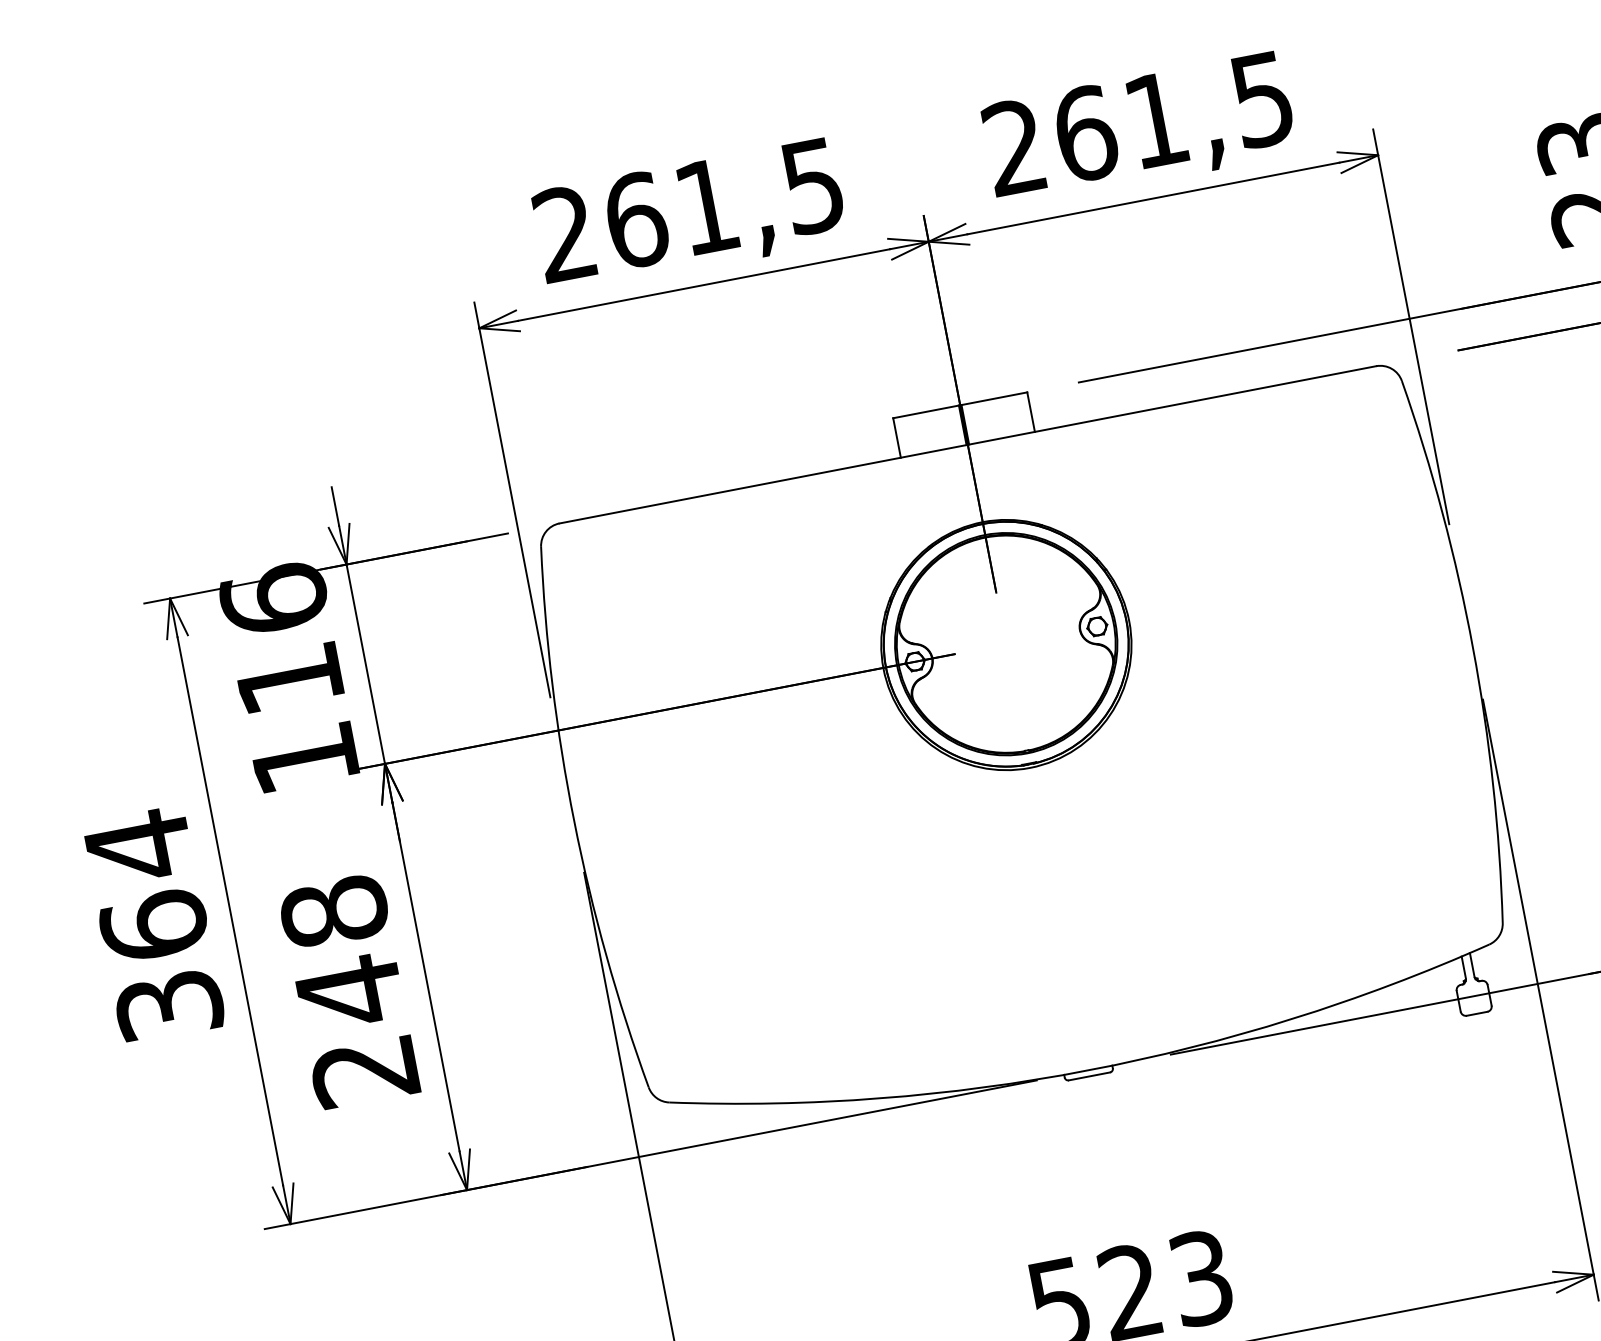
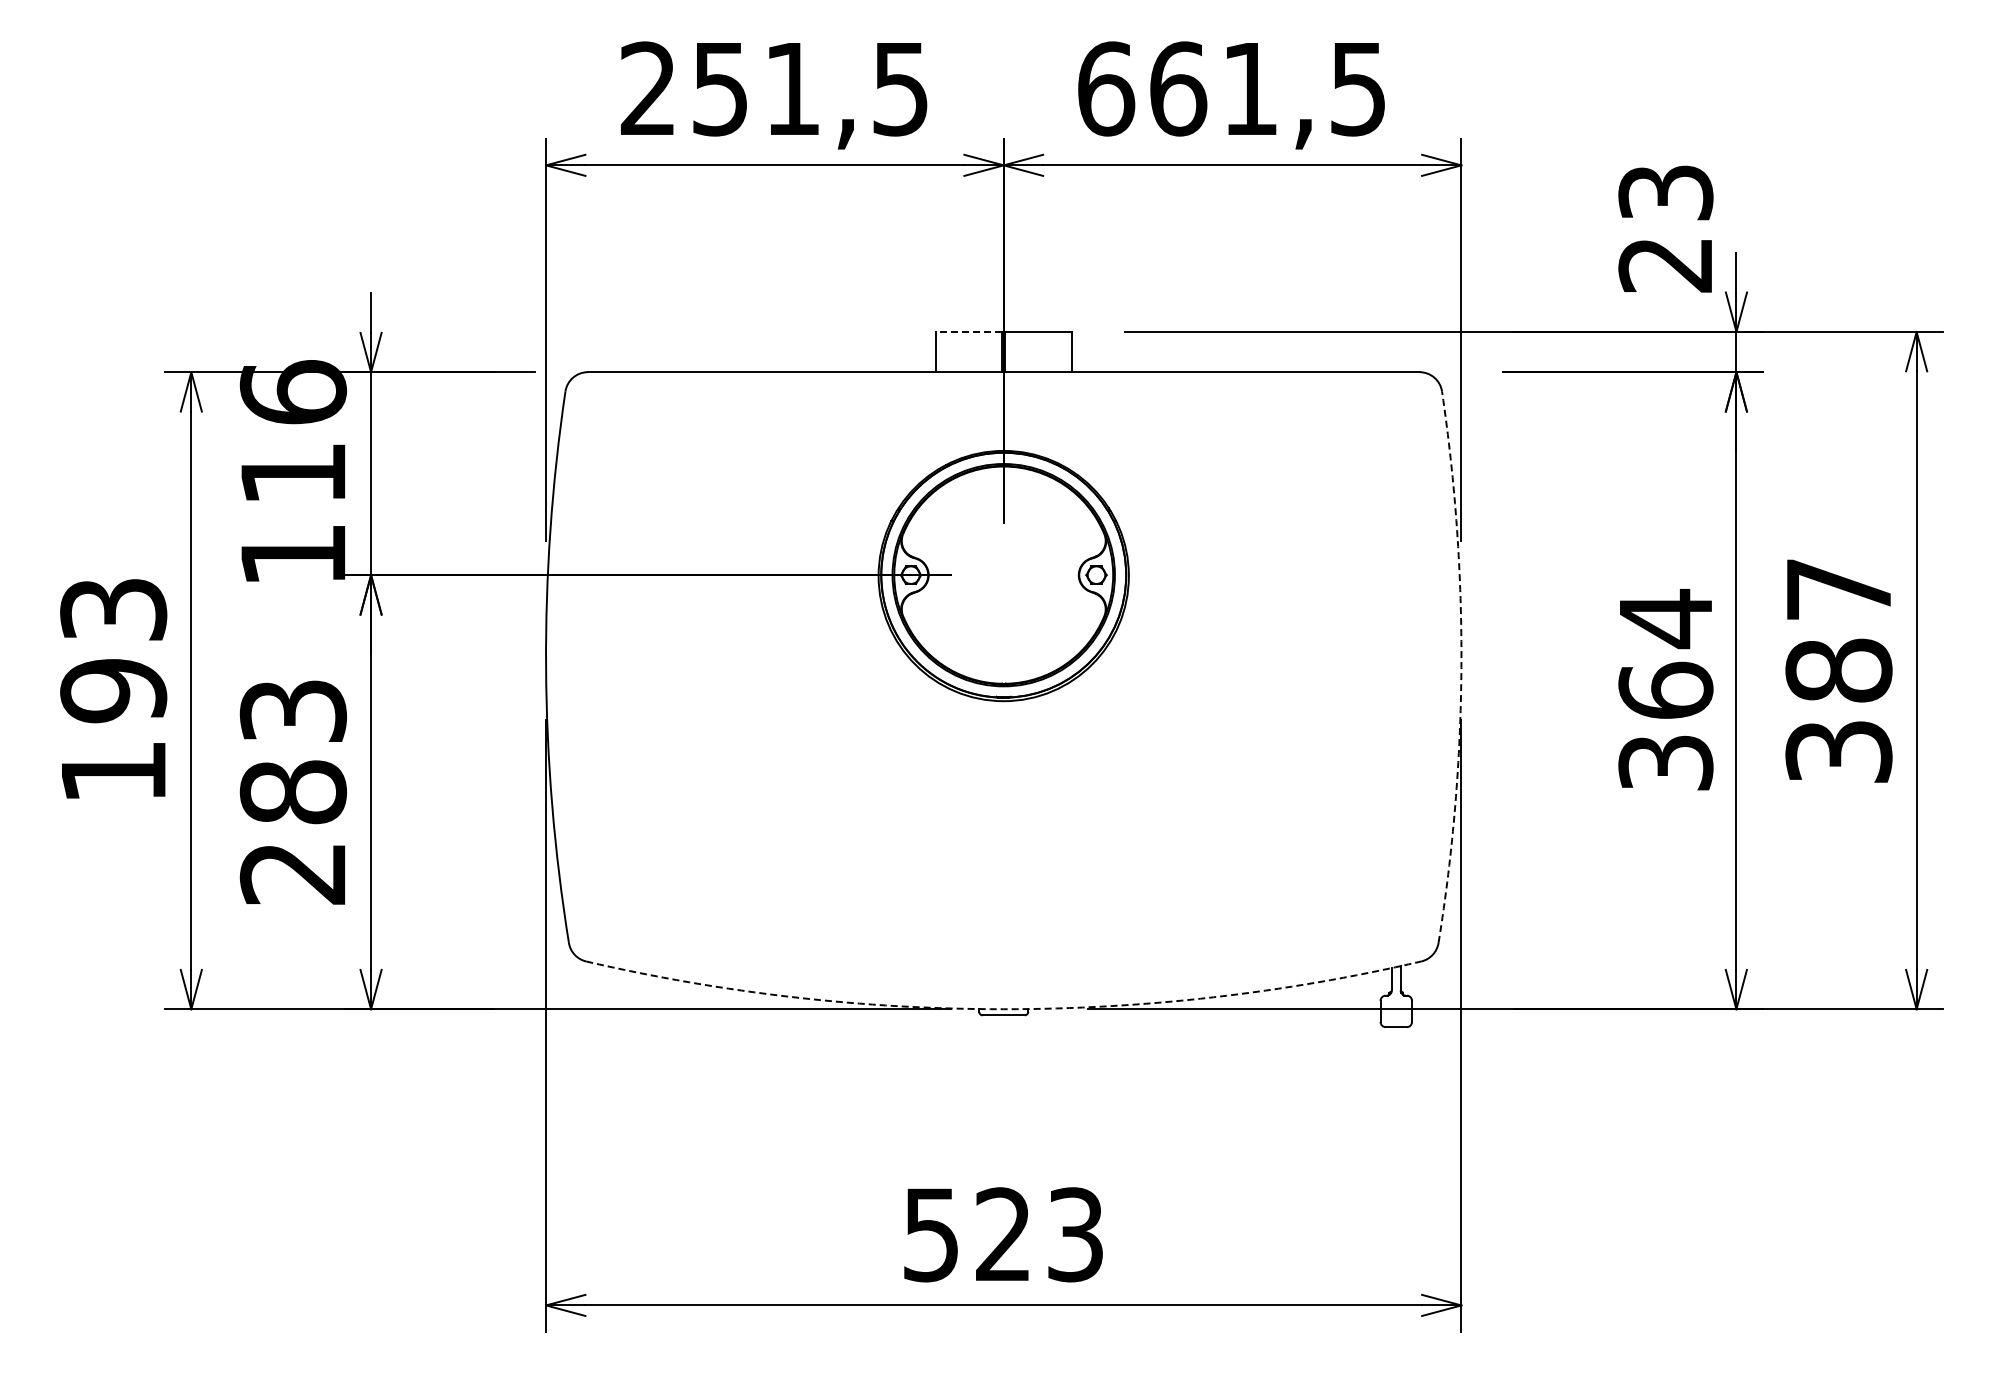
text: (1015, 146) -> (1106, 88), 261,5 -> 661,5
text: (636, 219) -> (720, 88), 261,5 -> 251,5
line: (925, 411) -> (968, 331), solid -> dashed
arc: (1473, 648) -> (1461, 667), solid -> dashed
text: (153, 924) -> (113, 689), 364 -> 193
text: (342, 952) -> (293, 752), 248 -> 283
arc: (1088, 1070) -> (1003, 1009), solid -> dashed

